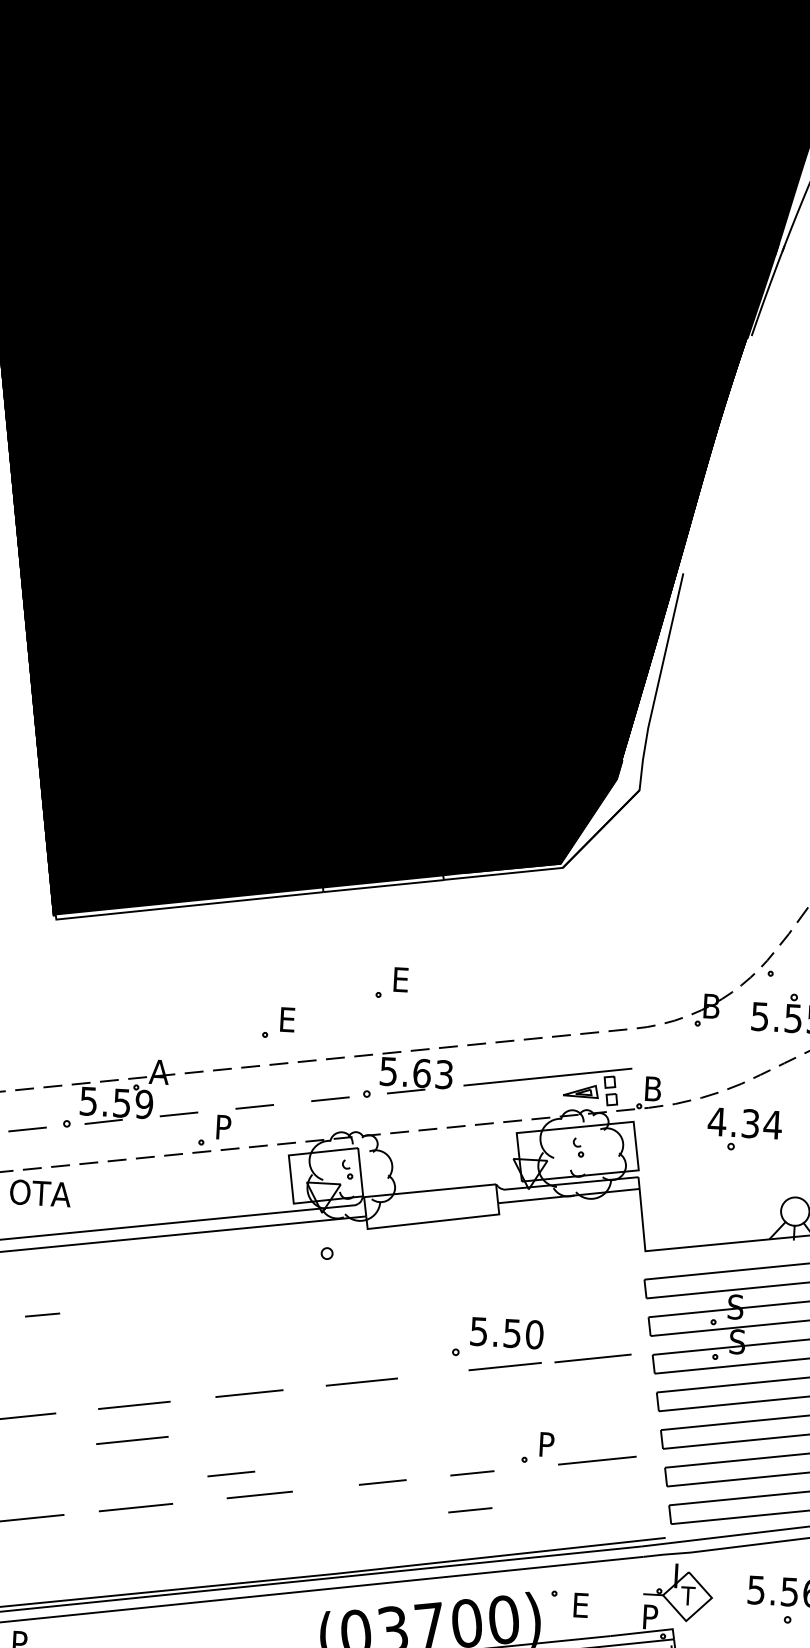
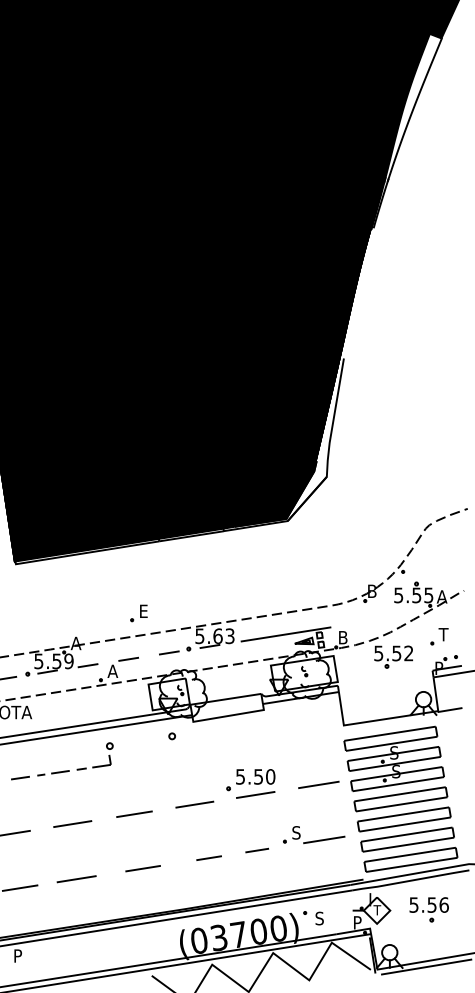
part: (390, 983) -> (198, 588), removed
text: (744, 1123) -> (393, 653), 4.34 -> 5.52
text: (223, 1125) -> (112, 670), P -> A
part: (148, 1303) -> (77, 768), added
part: (496, 1344) -> (250, 783), moved
line: (132, 1439) -> (72, 842), removed
text: (546, 1444) -> (296, 832), P -> S
line: (230, 1472) -> (126, 857), removed
line: (470, 1510) -> (257, 870), removed
text: (580, 1605) -> (319, 918), E -> S

